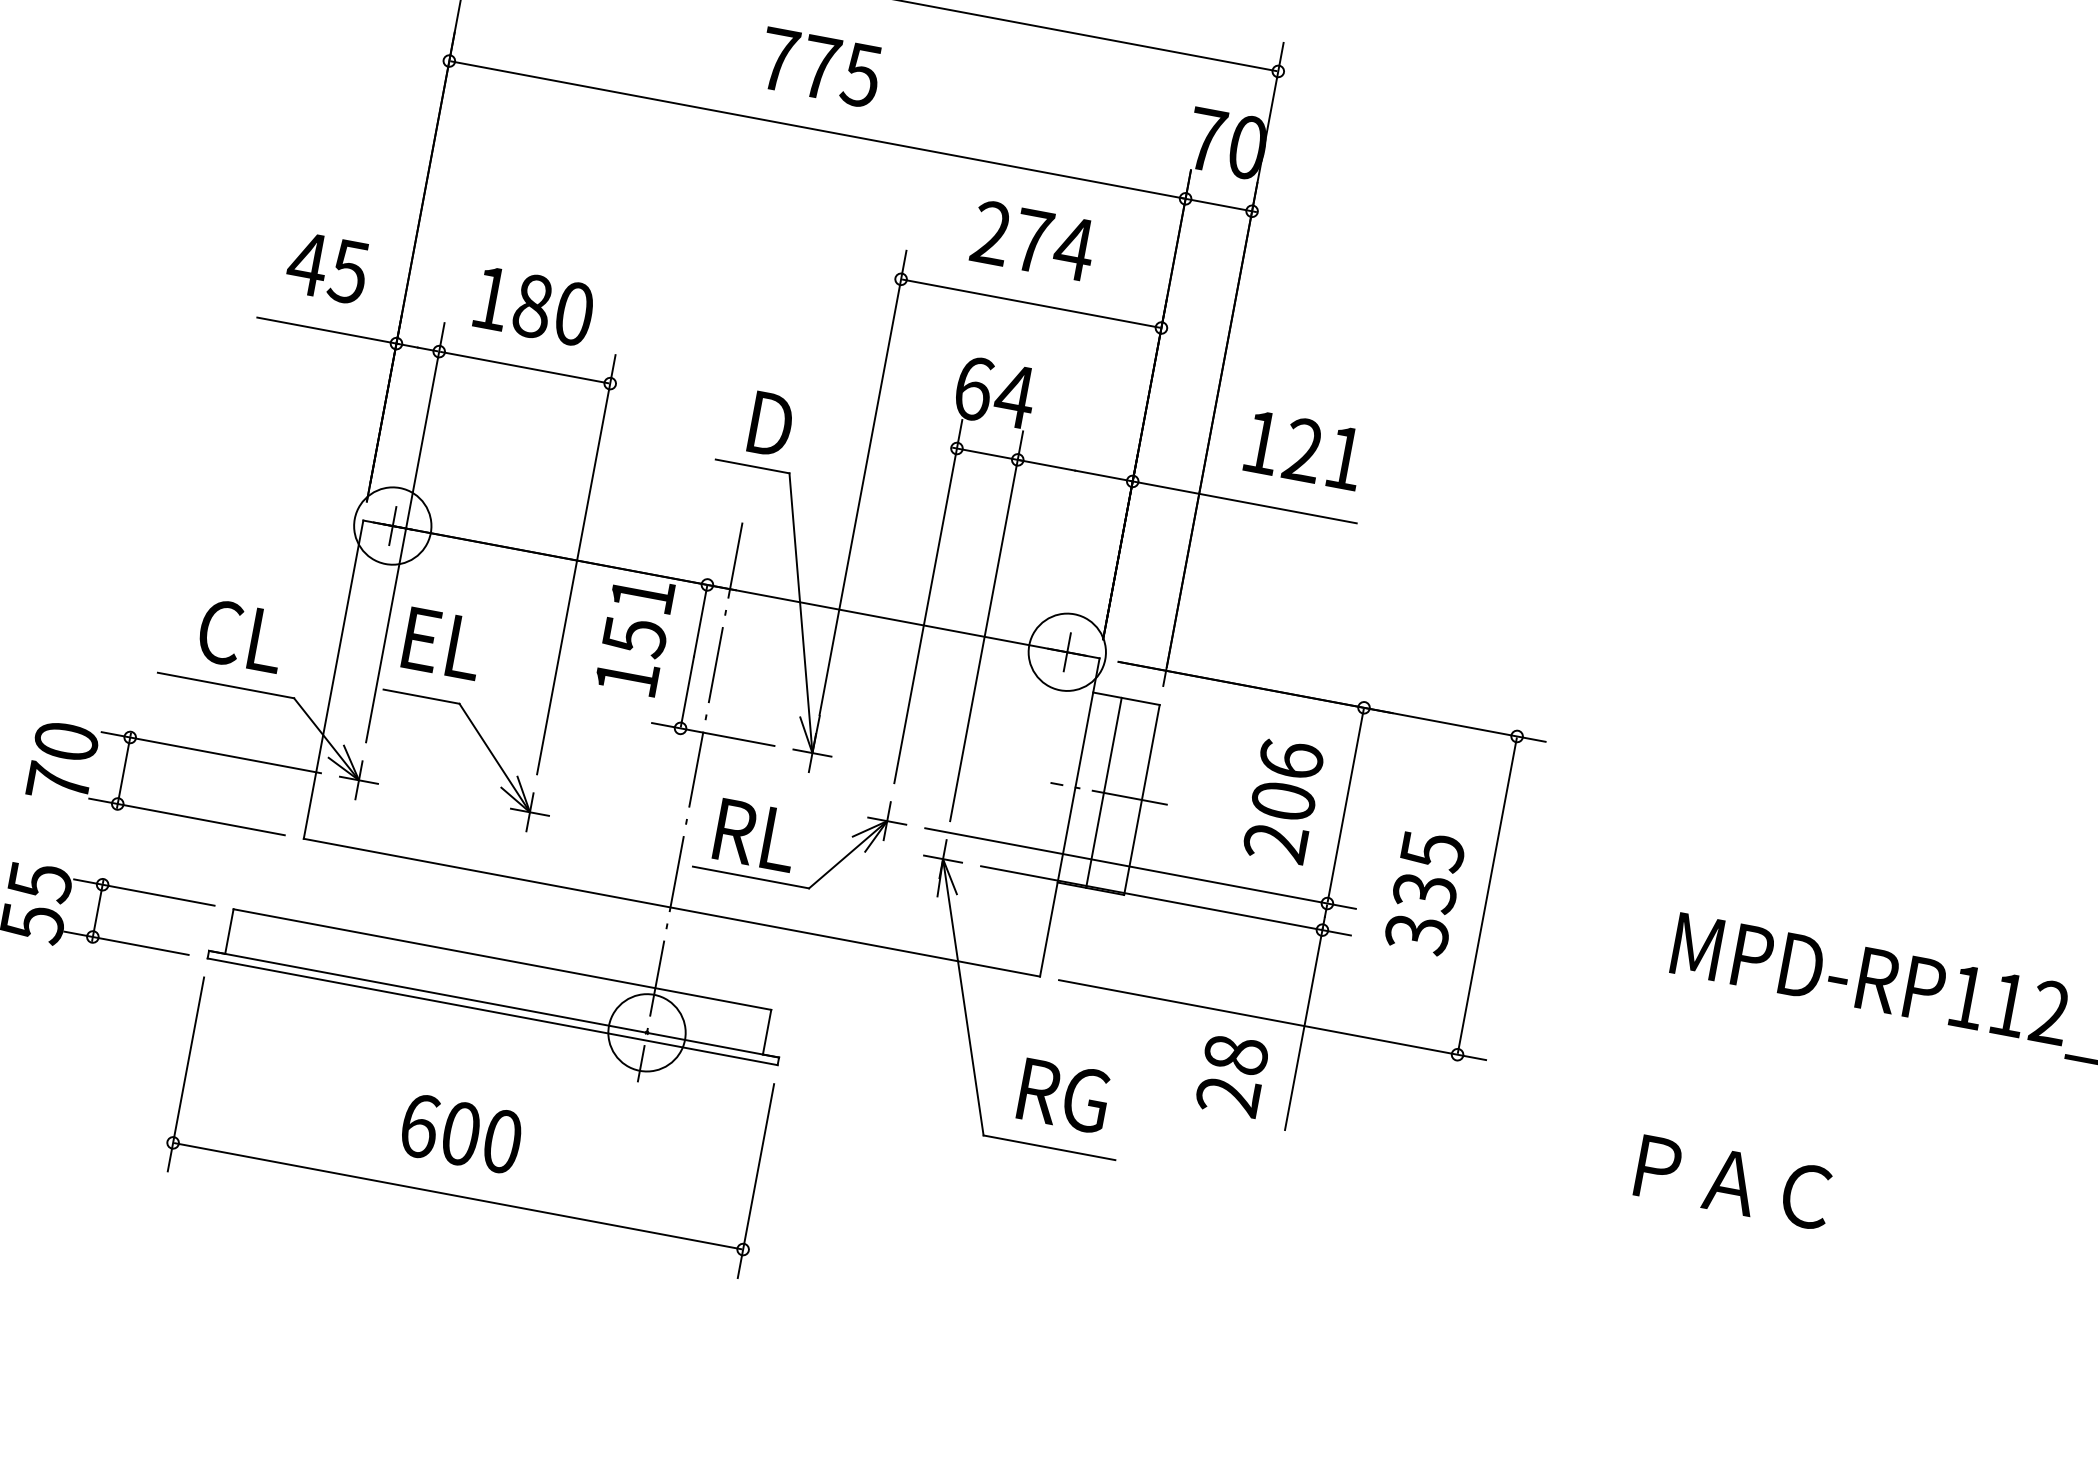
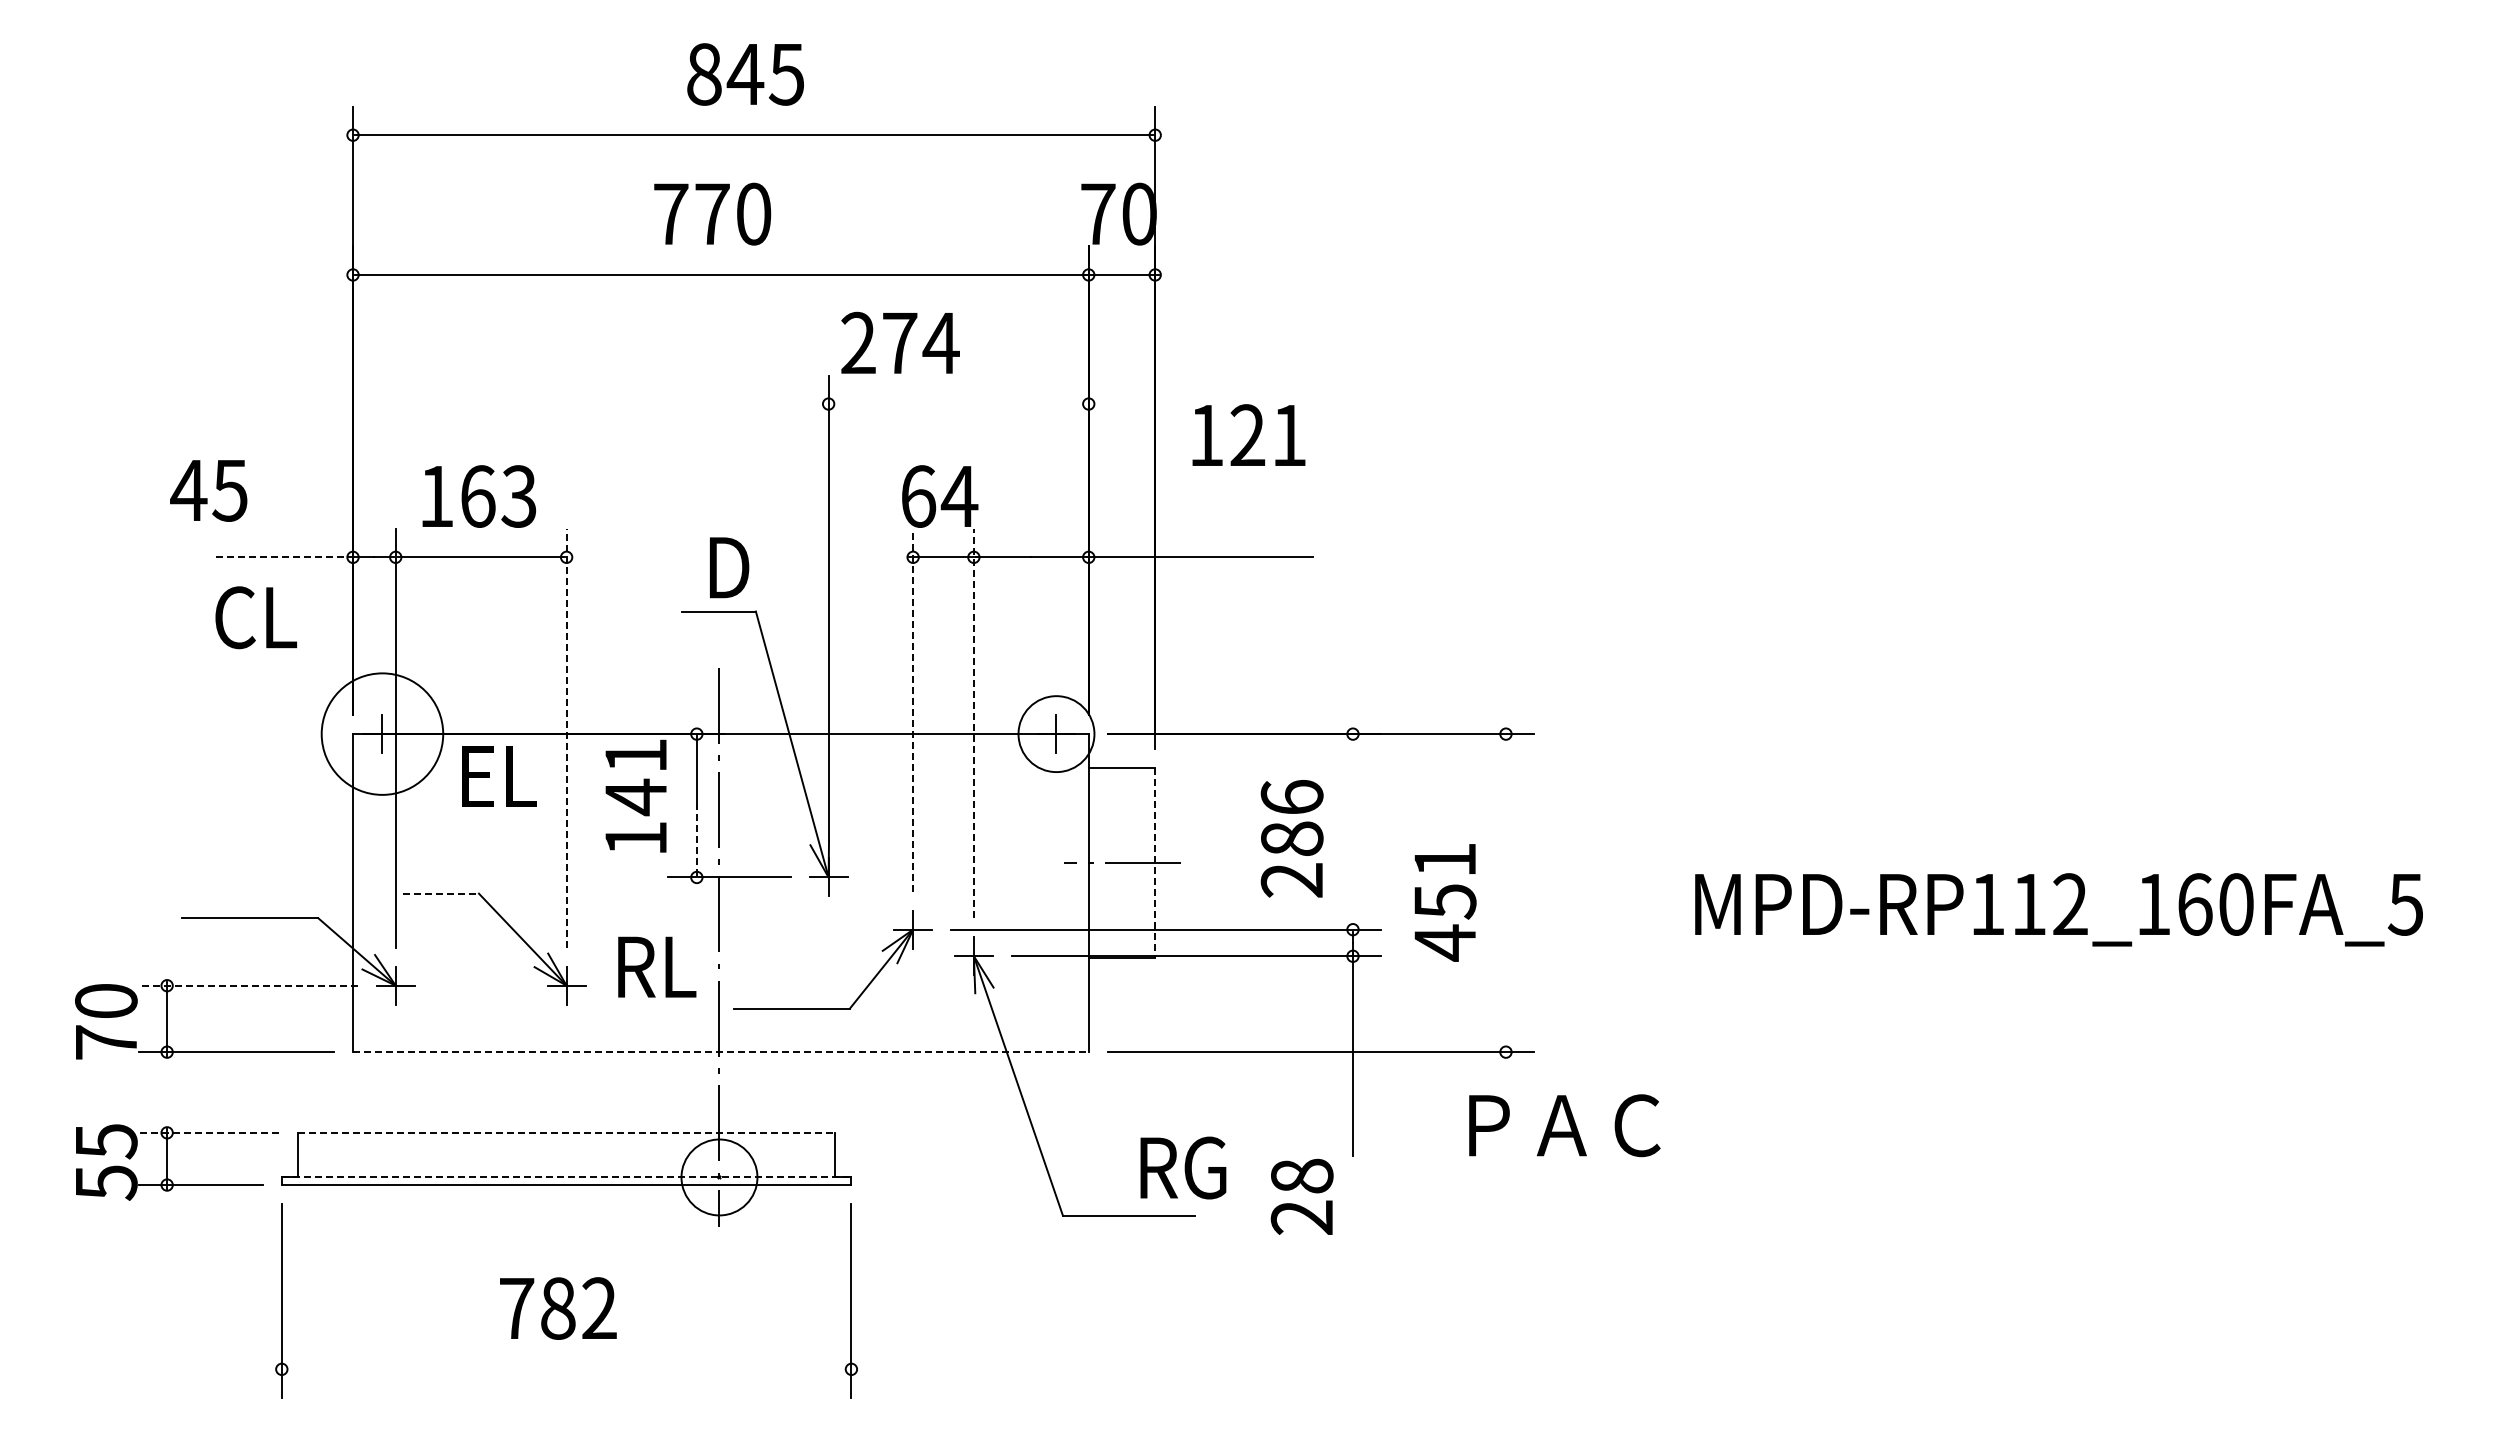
text: (861, 74) -> (753, 213), 775 -> 770
text: (1033, 240) -> (900, 342), moved
text: (327, 267) -> (208, 490), moved
line: (1030, 304) -> (958, 404), removed
text: (553, 309) -> (498, 496), 180 -> 163
line: (326, 330) -> (283, 557), solid -> dashed
text: (1304, 449) -> (1248, 434), moved
circle: (392, 526) -> (382, 734), size x1.6
line: (576, 563) -> (566, 737), solid -> dashed
line: (928, 600) -> (913, 709), solid -> dashed
line: (986, 626) -> (973, 723), solid -> dashed
text: (241, 635) -> (256, 617), moved
text: (635, 637) -> (636, 797), 151 -> 141
text: (443, 643) -> (499, 776), moved
line: (687, 691) -> (696, 840), solid -> dashed
line: (422, 696) -> (441, 893), solid -> dashed
line: (211, 752) -> (248, 985), solid -> dashed
line: (1104, 793) -> (1117, 863), removed
line: (1142, 800) -> (1155, 863), solid -> dashed
text: (1282, 800) -> (1291, 838), 206 -> 286
line: (1346, 805) -> (1353, 831), removed
text: (756, 834) -> (657, 966), moved
line: (144, 892) -> (208, 1132), solid -> dashed
text: (1424, 893) -> (1444, 902), 335 -> 451
line: (1486, 895) -> (1505, 893), removed
line: (671, 907) -> (720, 1052), solid -> dashed
line: (502, 959) -> (566, 1132), solid -> dashed
line: (493, 1004) -> (566, 1177), solid -> dashed
text: (1231, 1074) -> (1301, 1196), moved
text: (1064, 1095) -> (1183, 1167), moved
text: (461, 1133) -> (558, 1308), 600 -> 782
text: (1733, 1182) -> (1564, 1125), moved
line: (457, 1196) -> (566, 1369), removed

